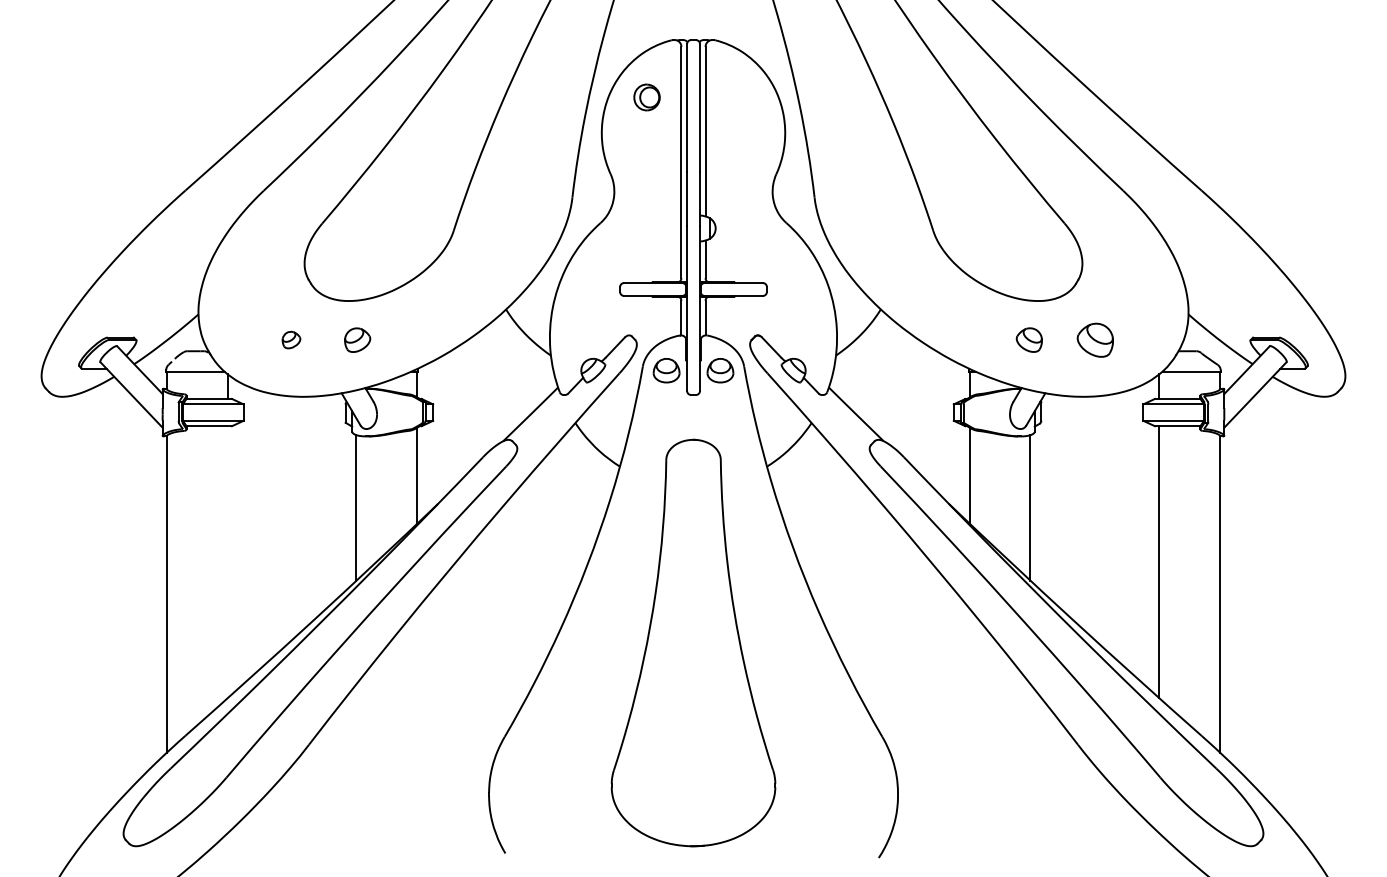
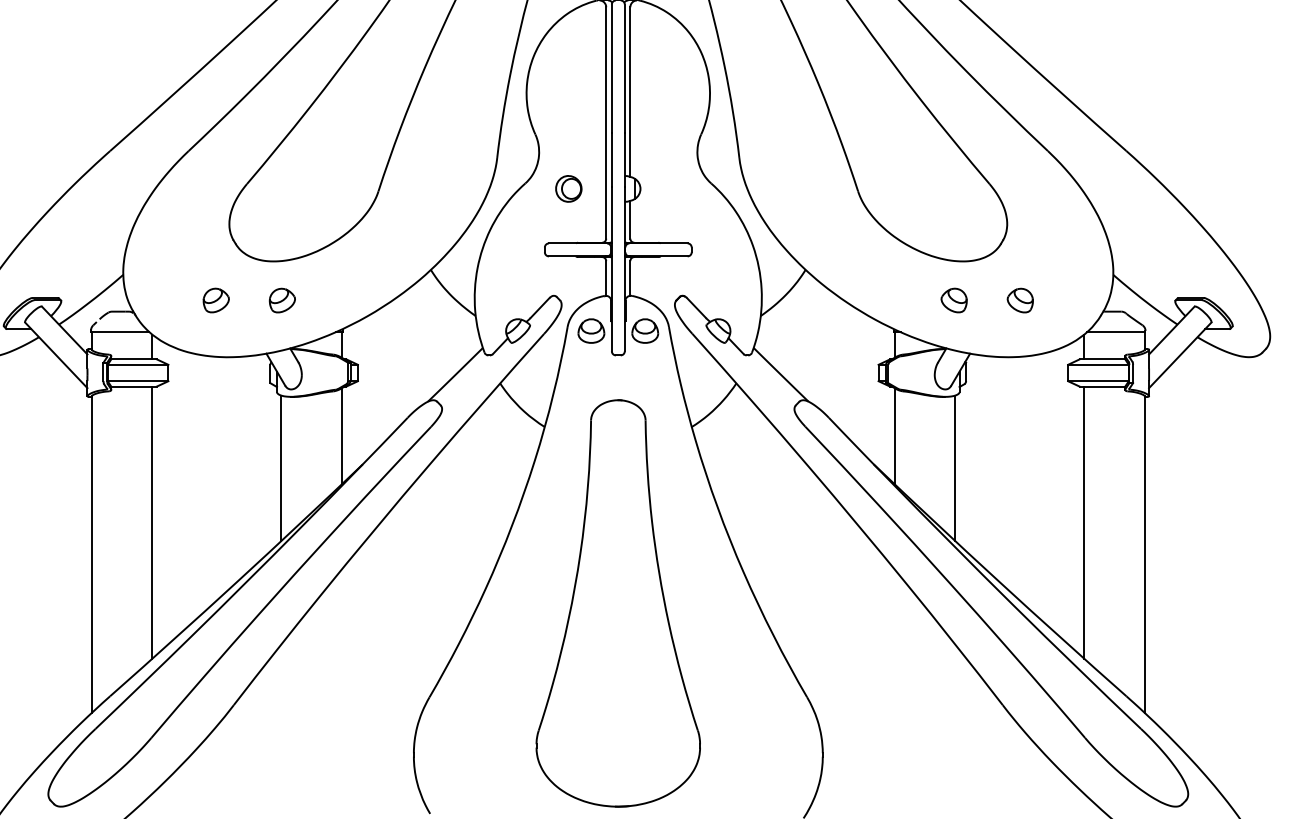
part: (646, 97) -> (568, 188), moved
part: (291, 339) -> (216, 299), size x1.43
part: (1095, 339) -> (1020, 299), size x0.71
line: (227, 562) -> (152, 522), added

